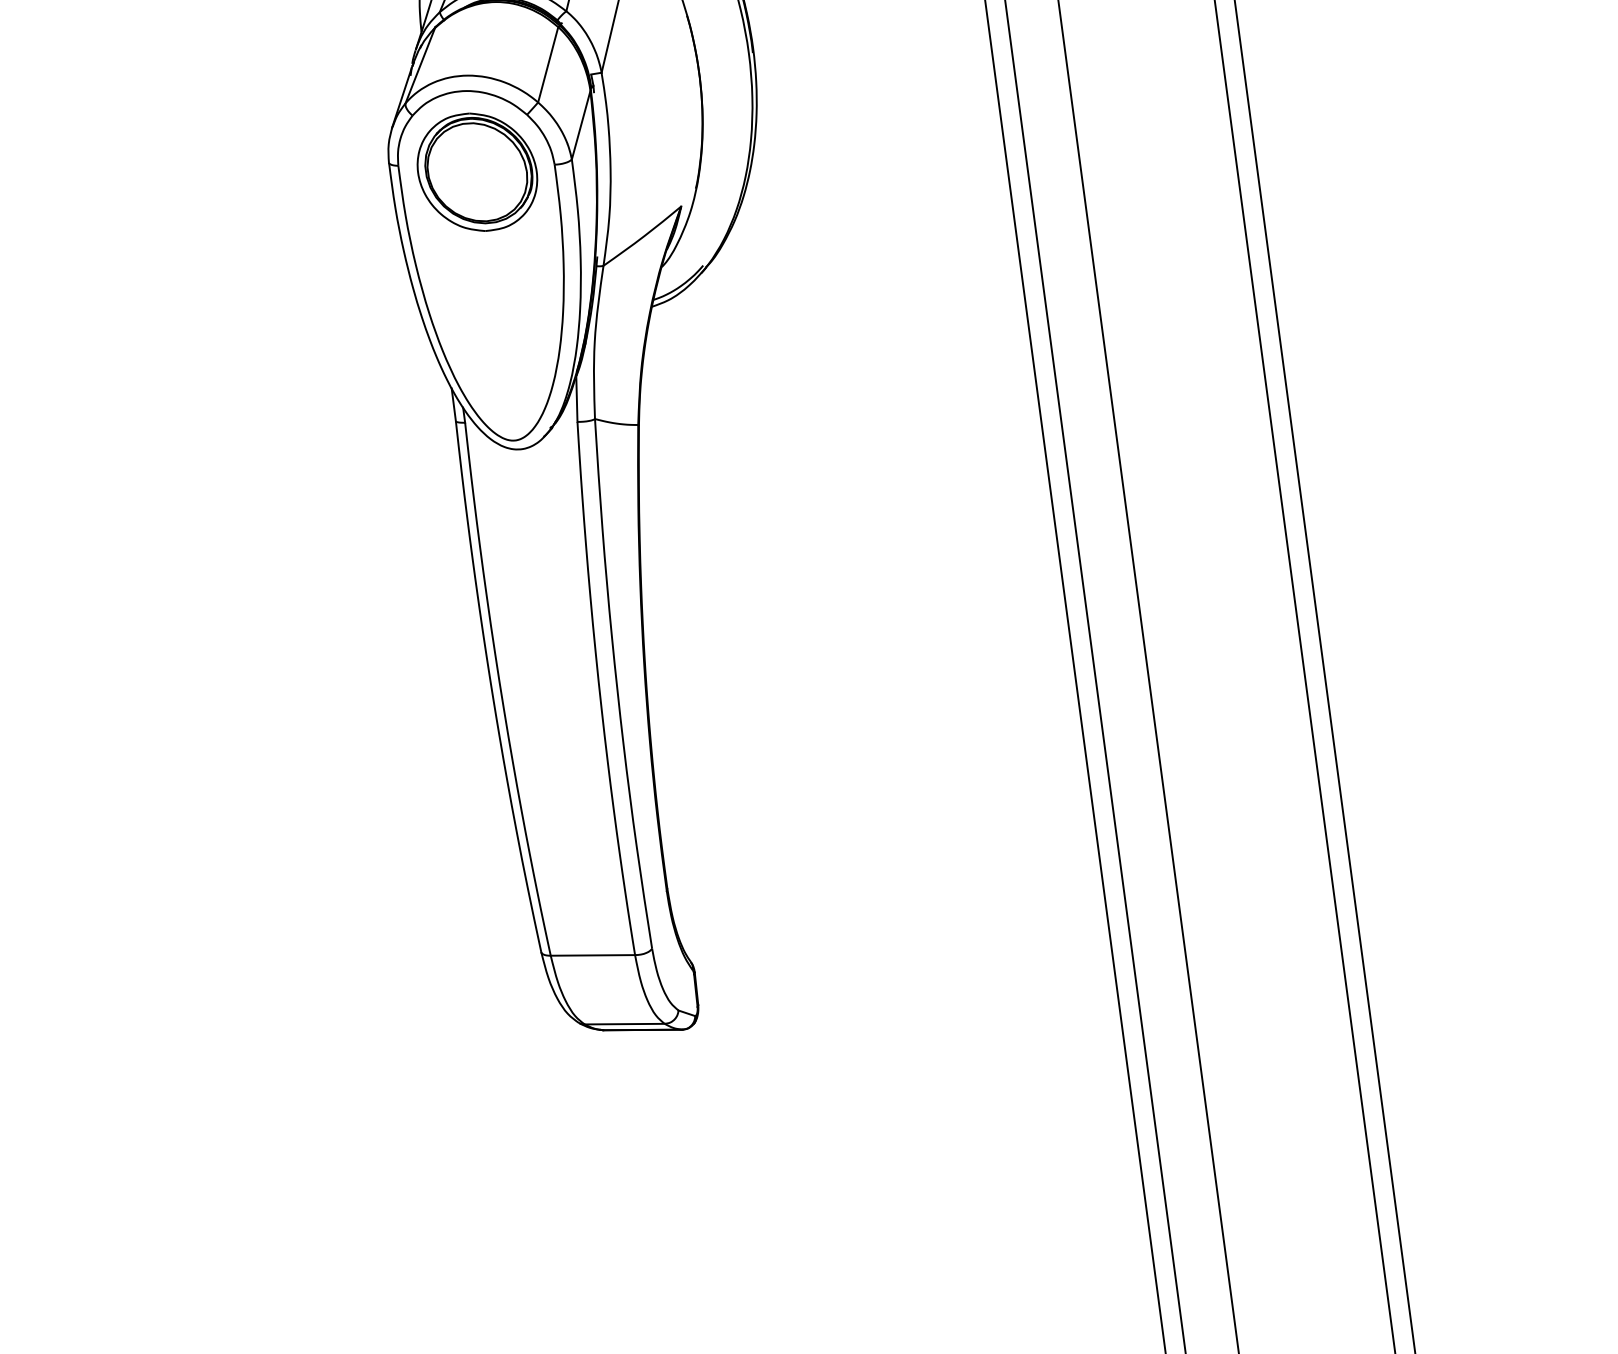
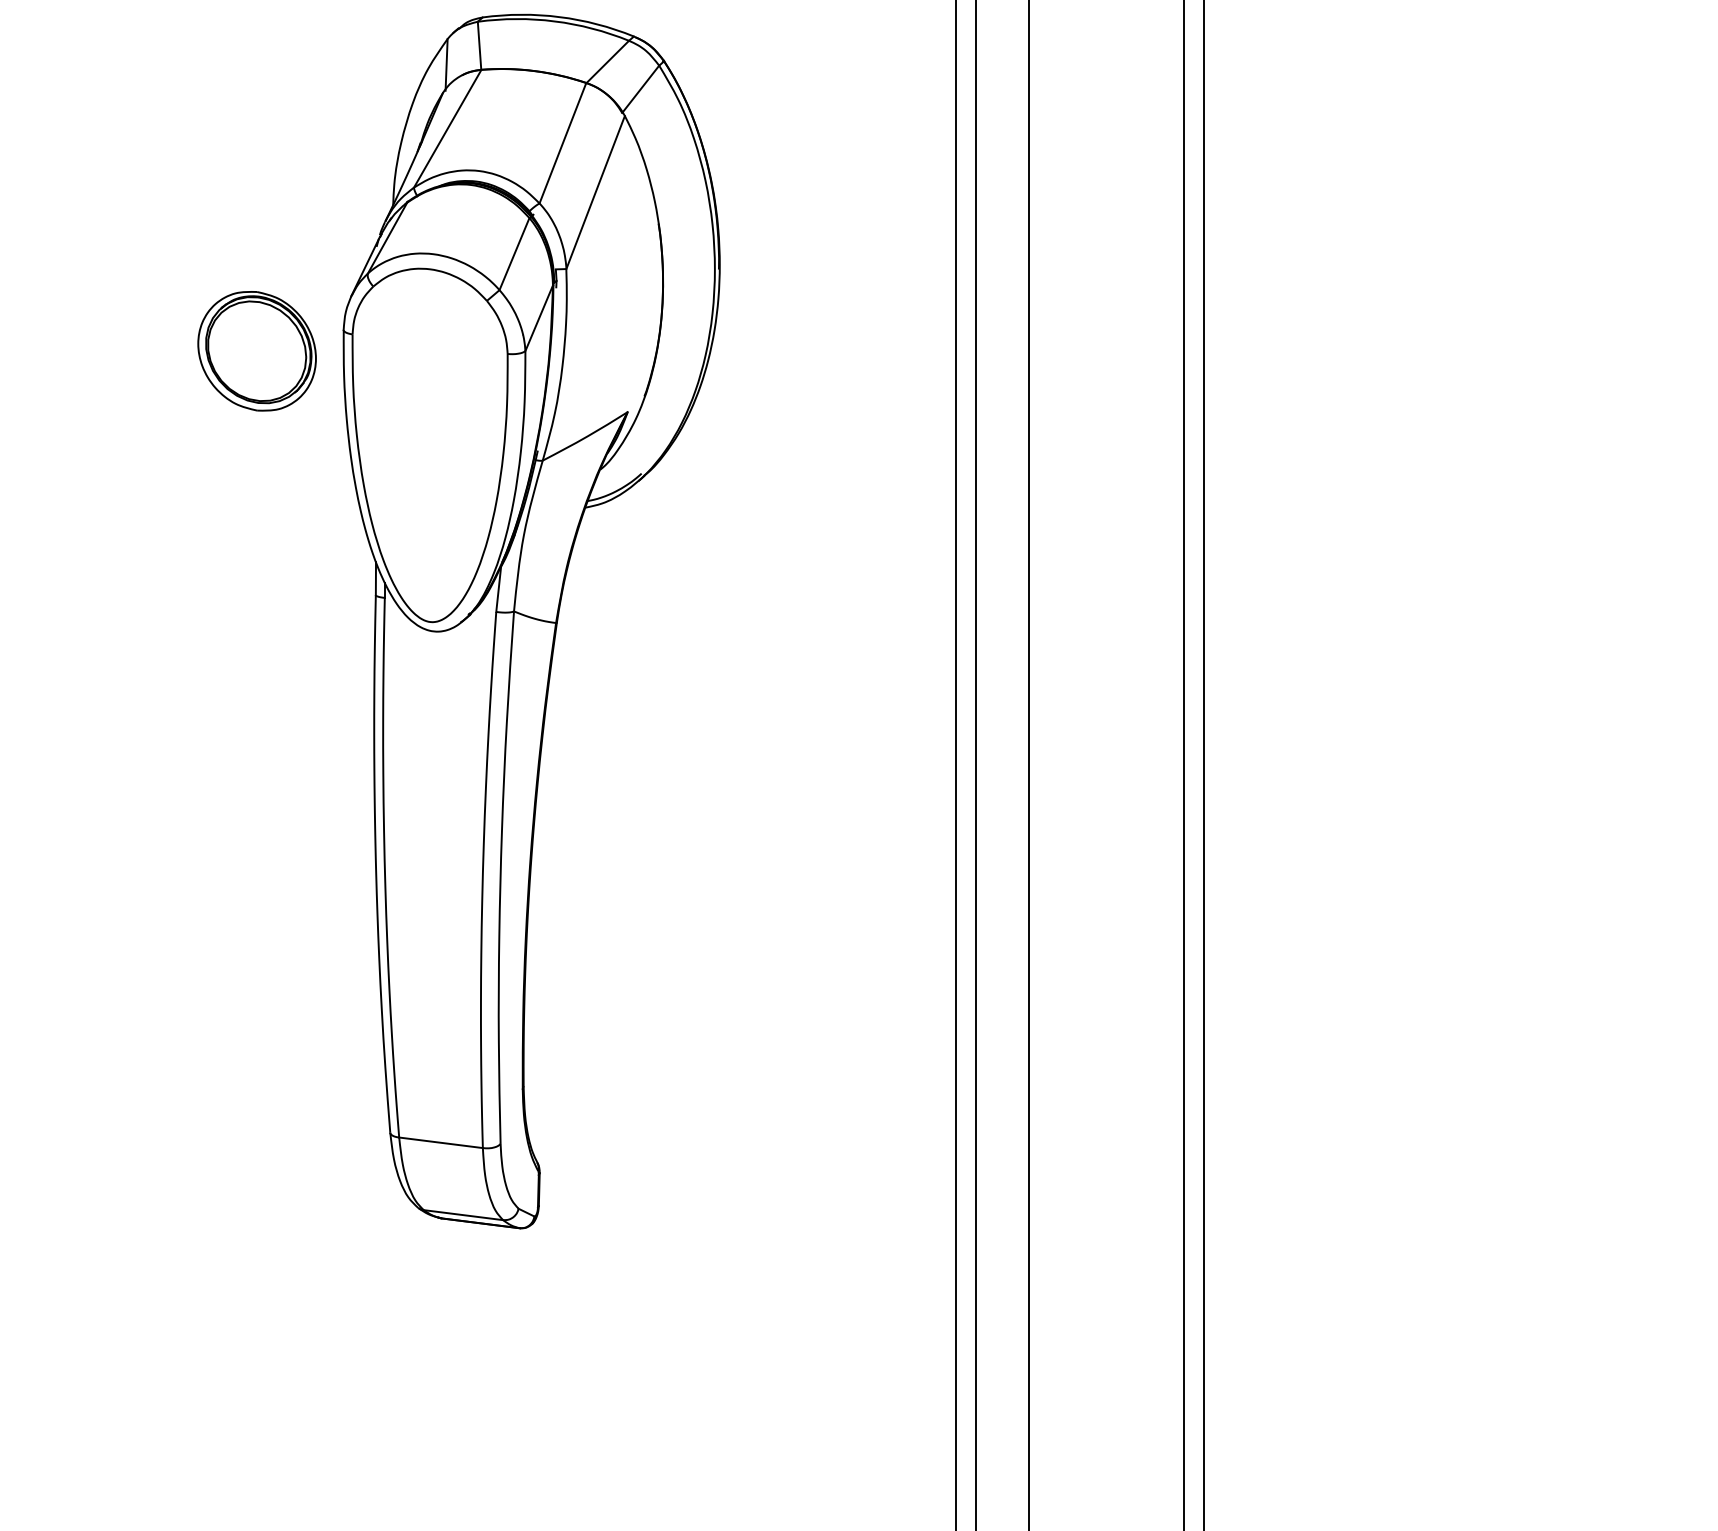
part: (476, 172) -> (256, 351), moved

